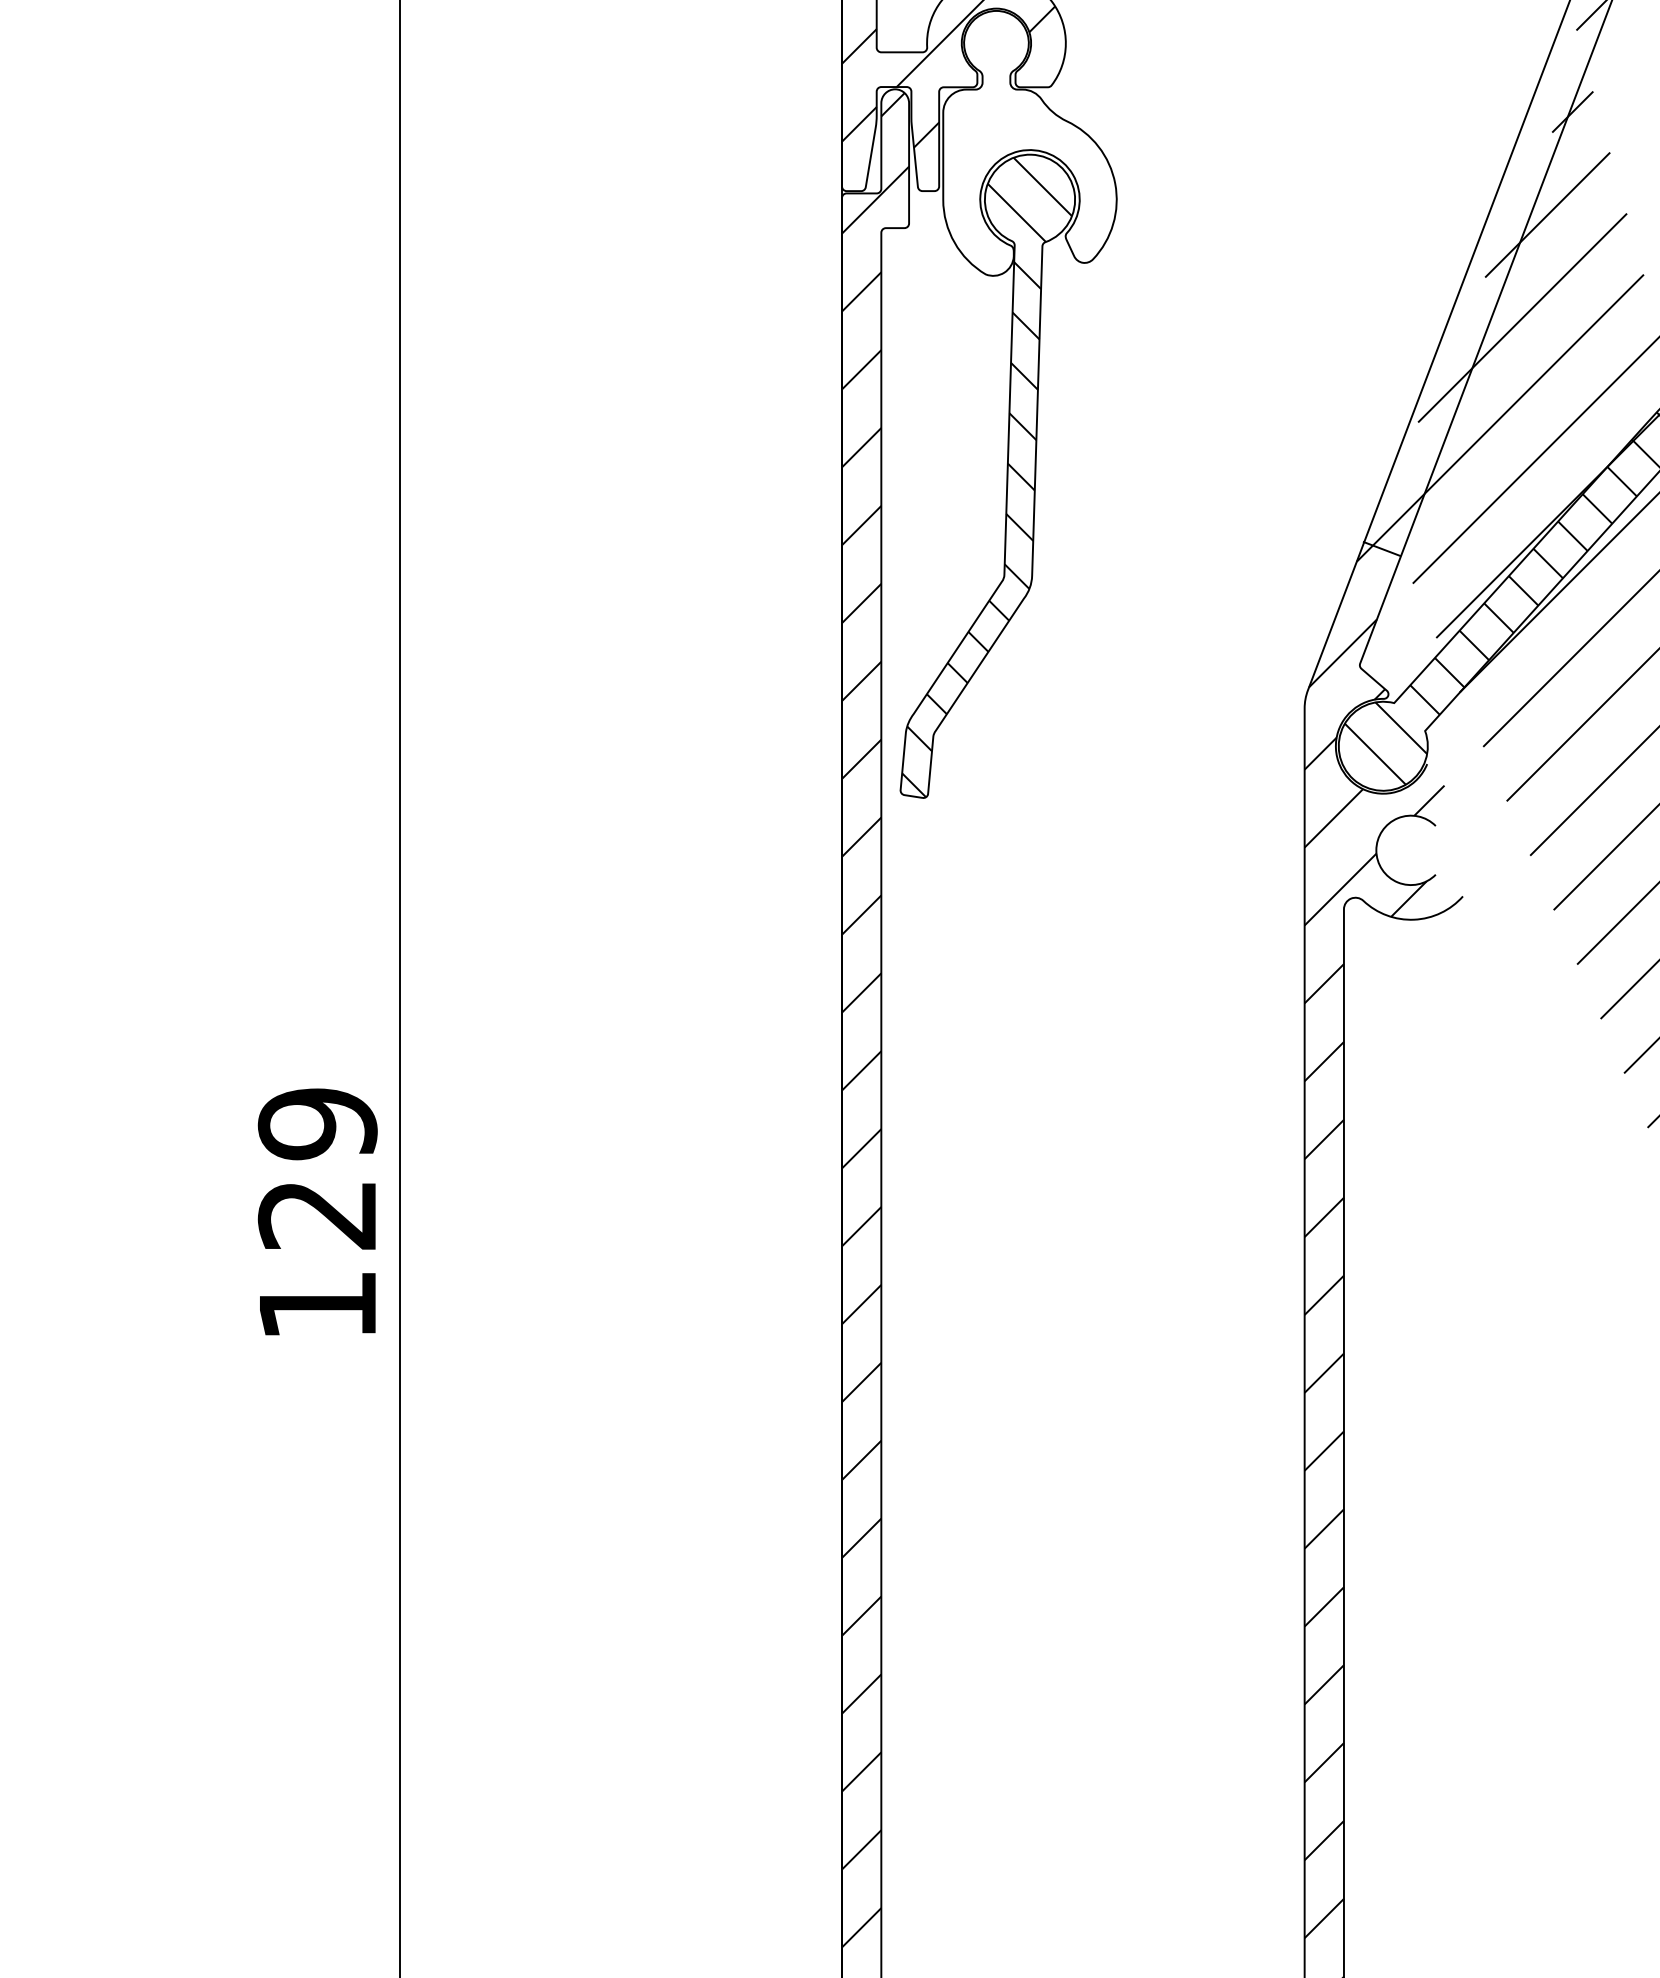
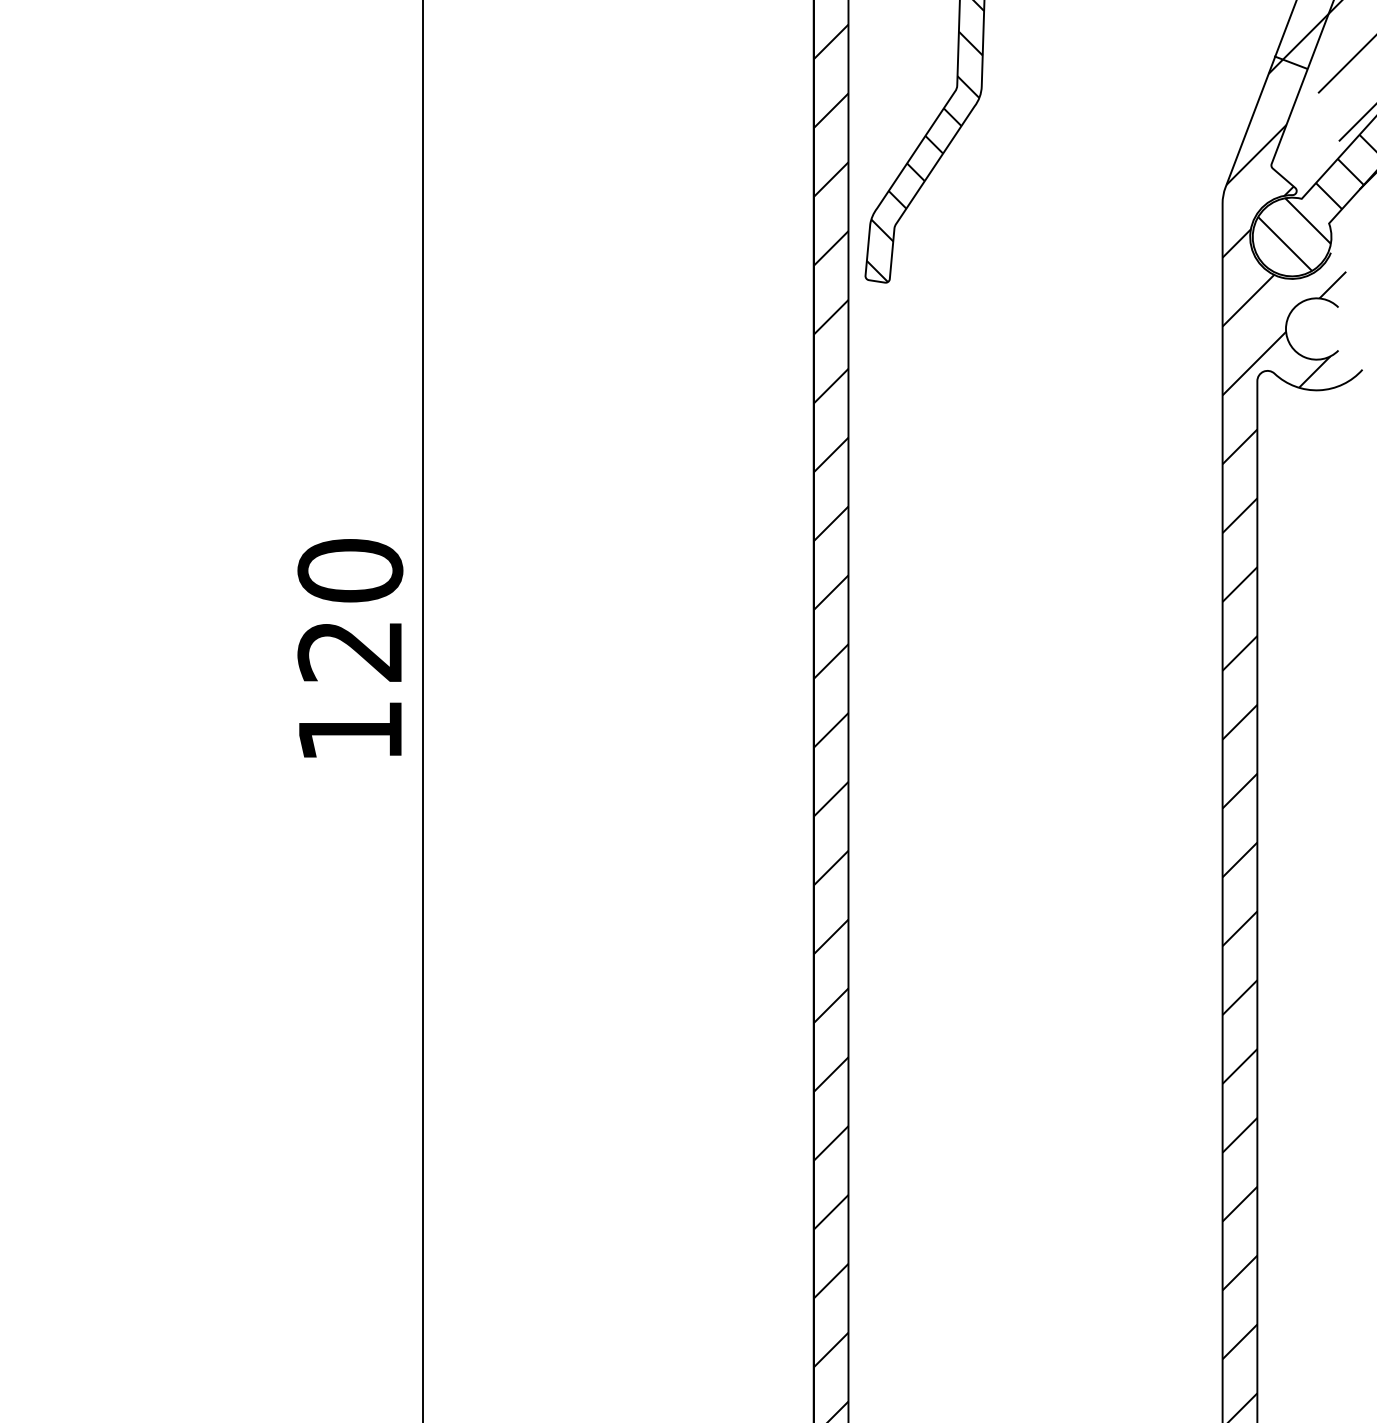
text: (317, 1124) -> (350, 571), 129 -> 120

